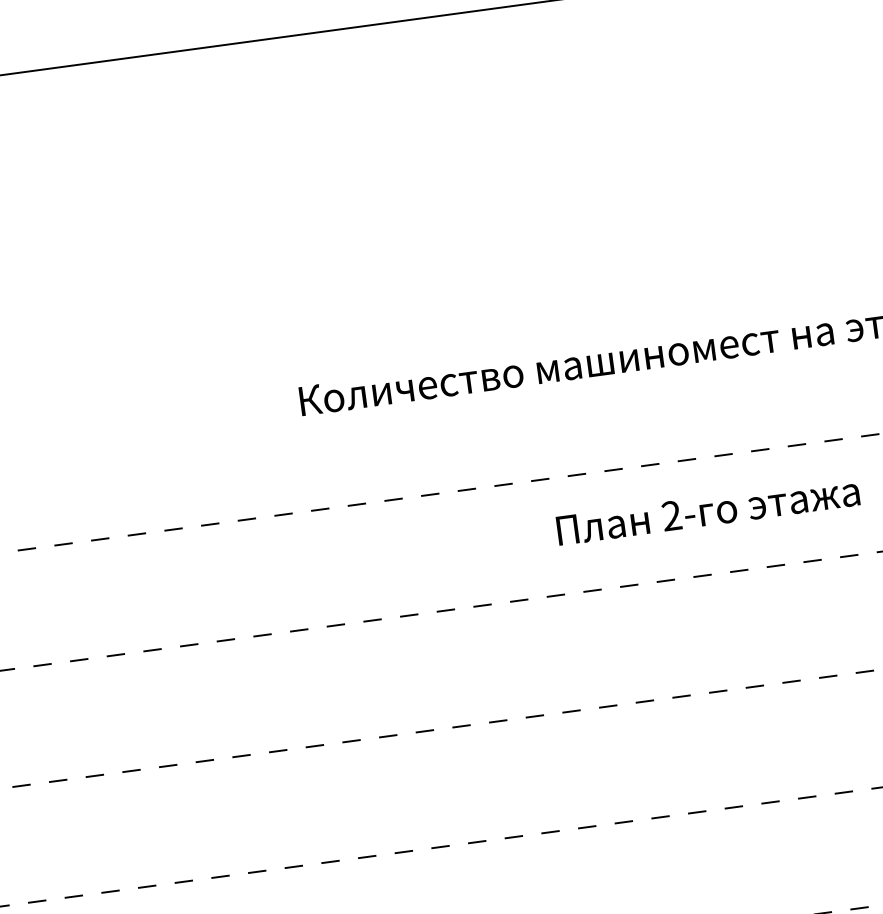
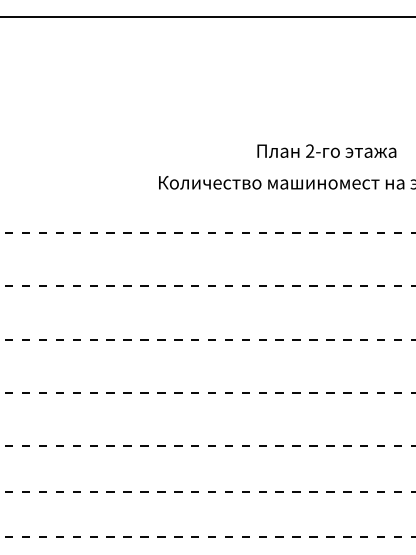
text: (707, 509) -> (326, 150), moved

